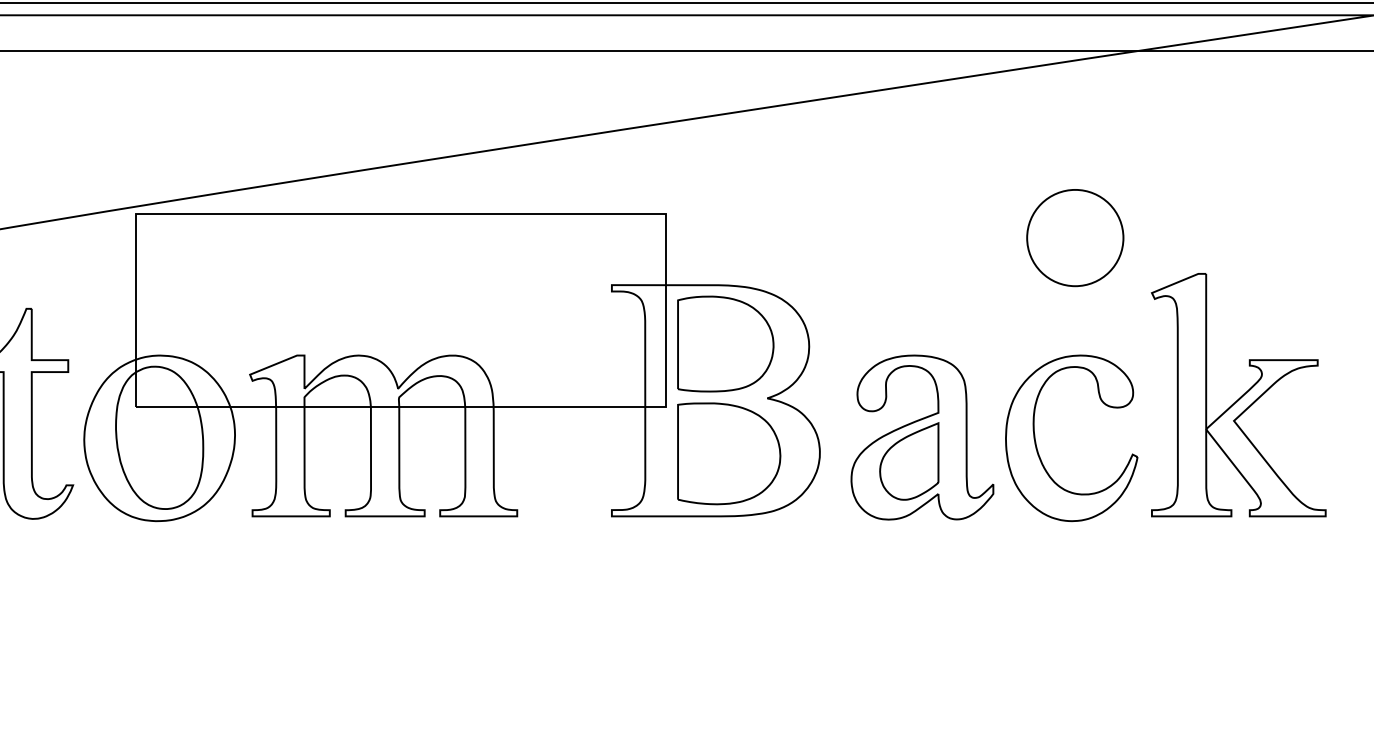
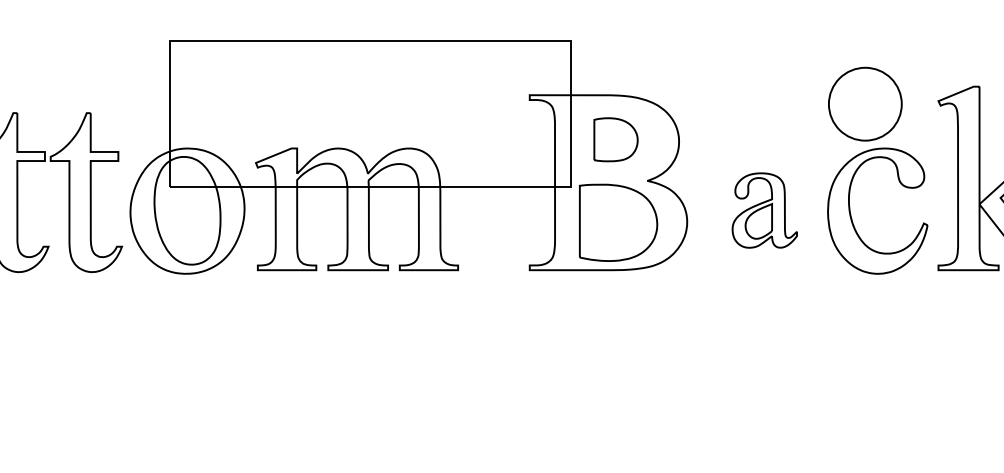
part: (1075, 238) -> (865, 104), moved
part: (725, 343) -> (615, 139), size x0.6
part: (922, 437) -> (764, 210), size x0.6

